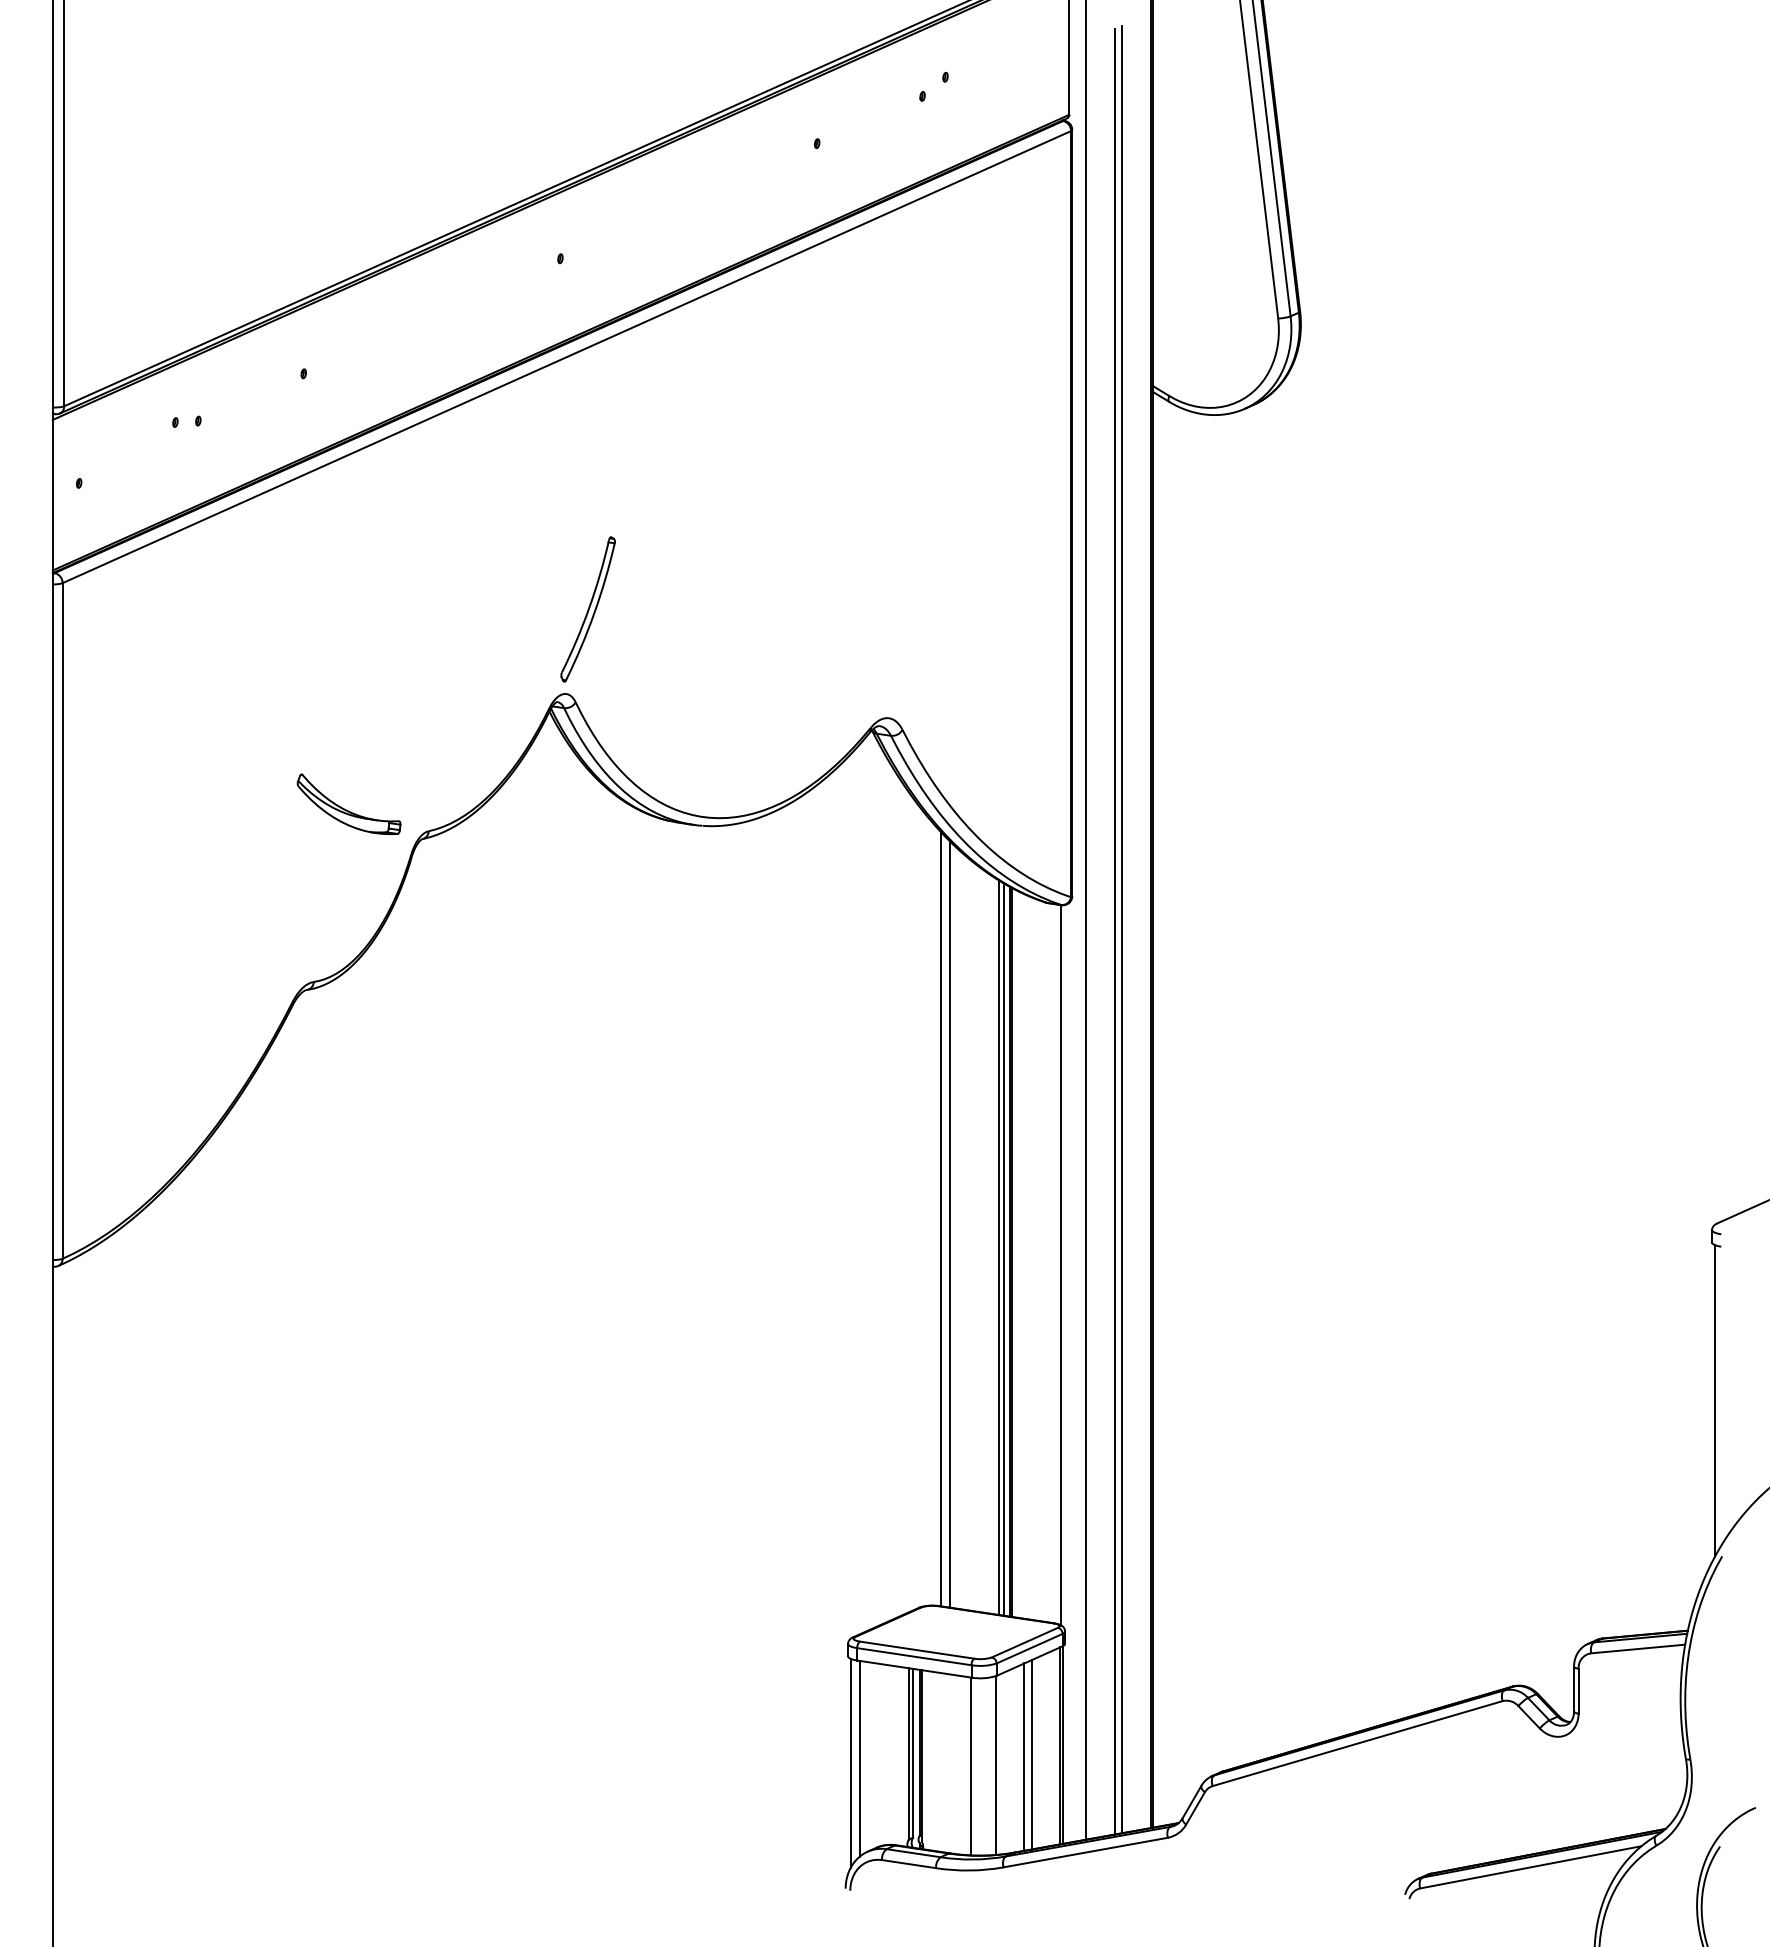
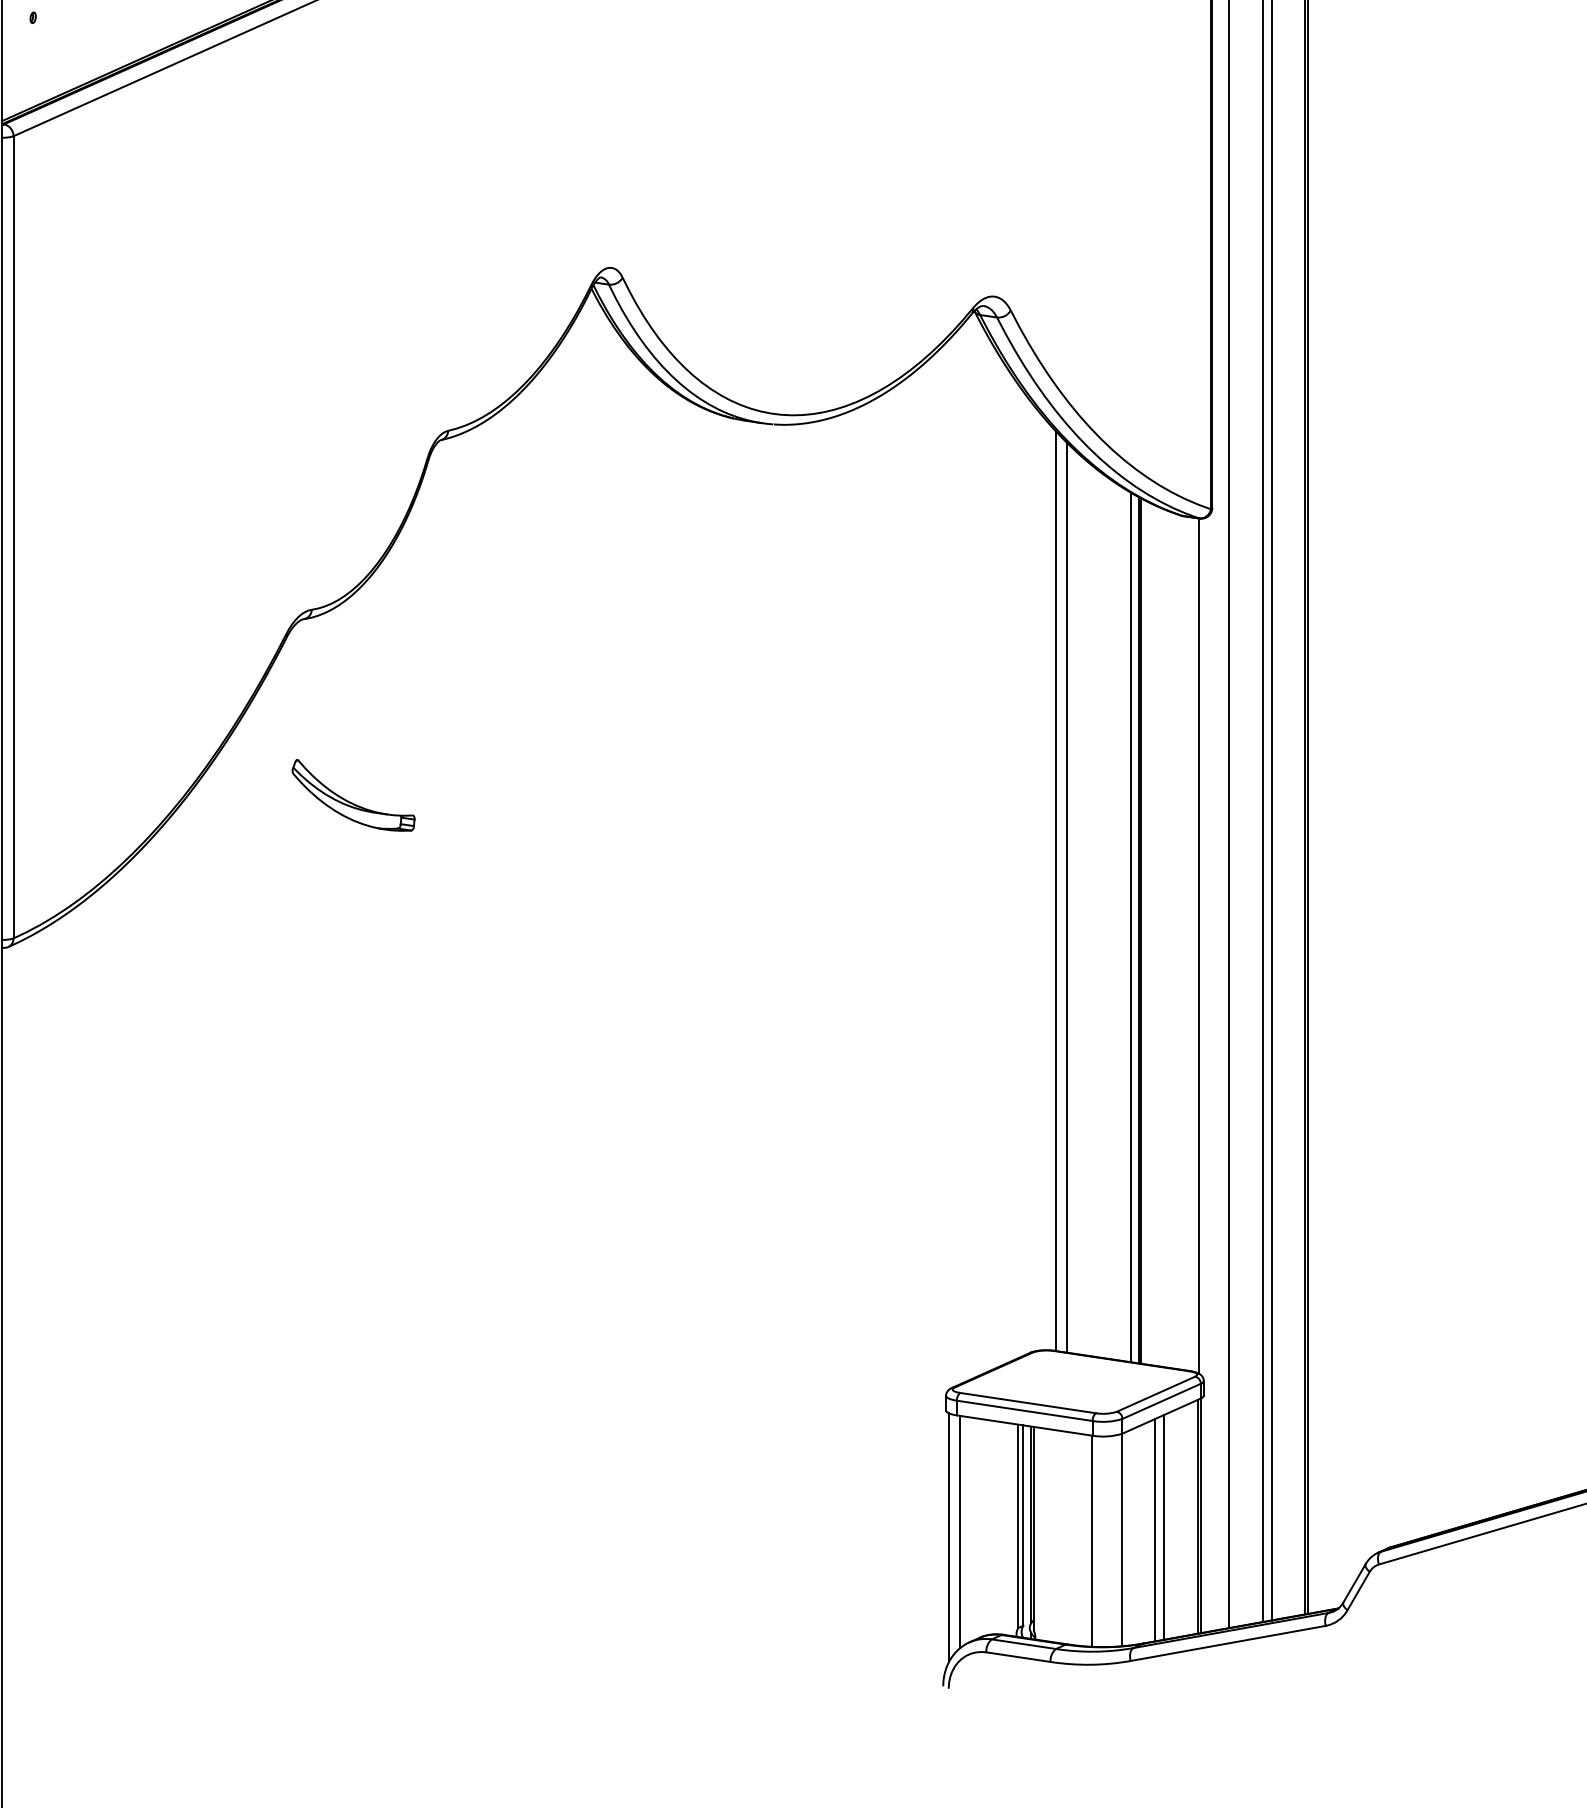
part: (587, 609) -> (636, 167), removed
part: (348, 804) -> (352, 795), moved
line: (999, 1247) -> (1125, 925), removed

